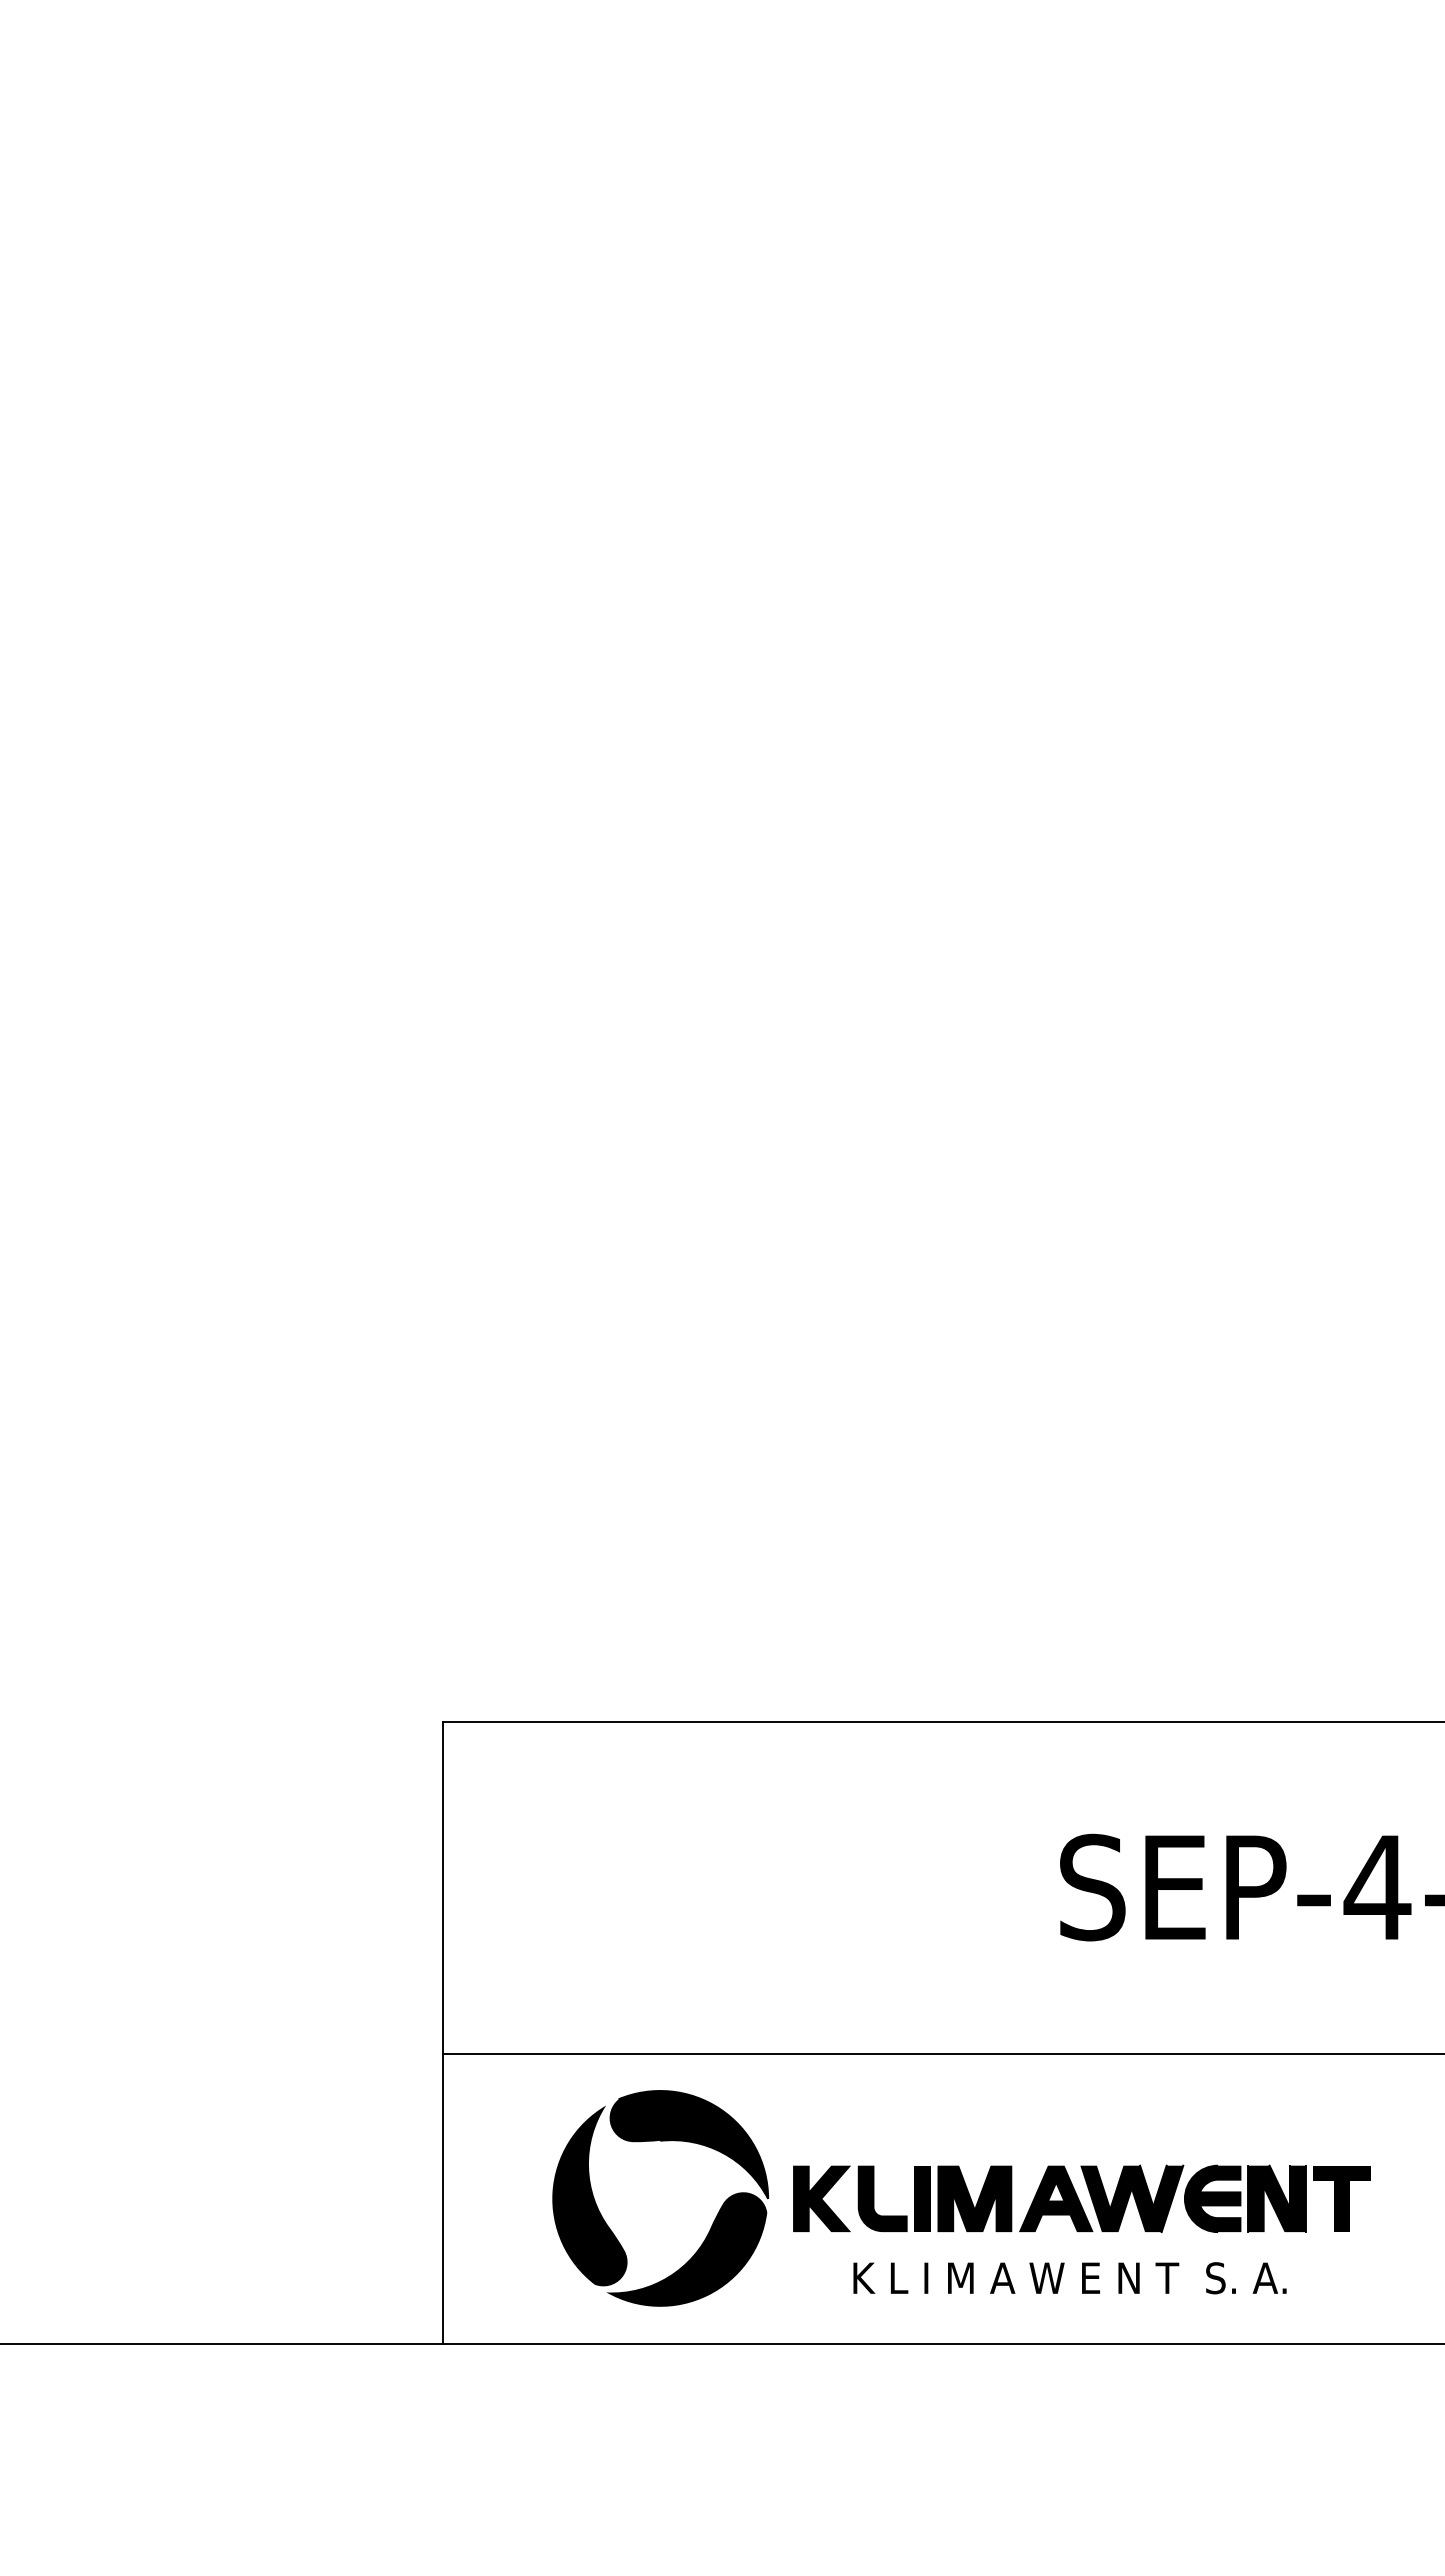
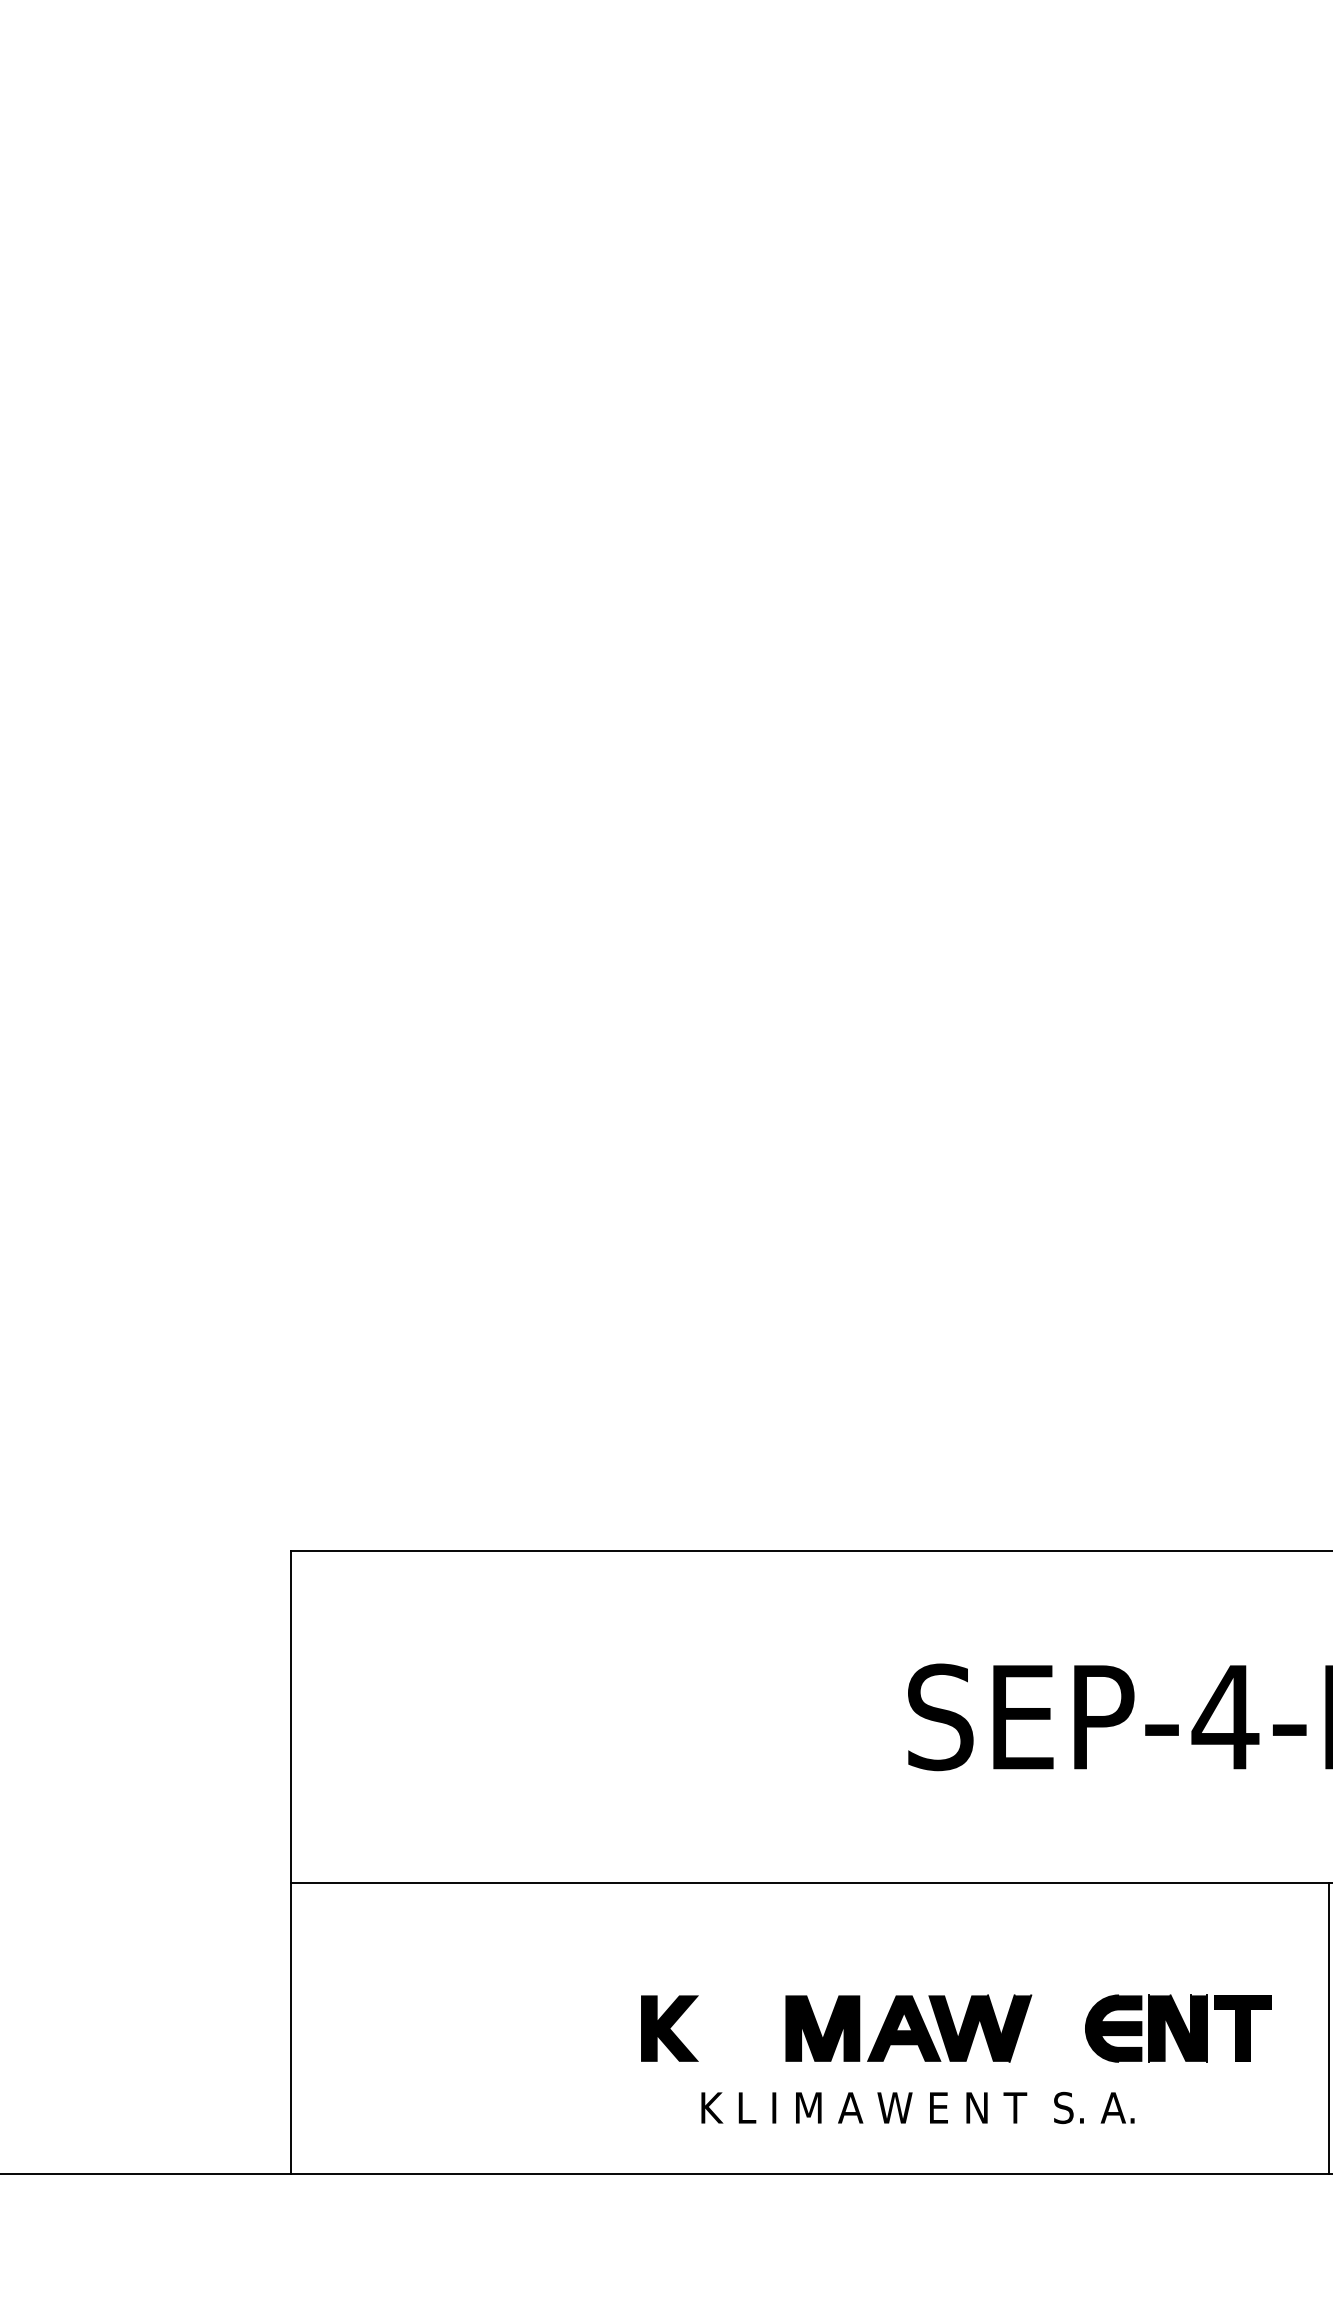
part: (660, 2141) -> (508, 1971), removed
fill: (882, 2198) -> (730, 2028), removed
fill: (922, 2198) -> (770, 2028), removed
part: (1277, 2198) -> (1178, 2028), moved

